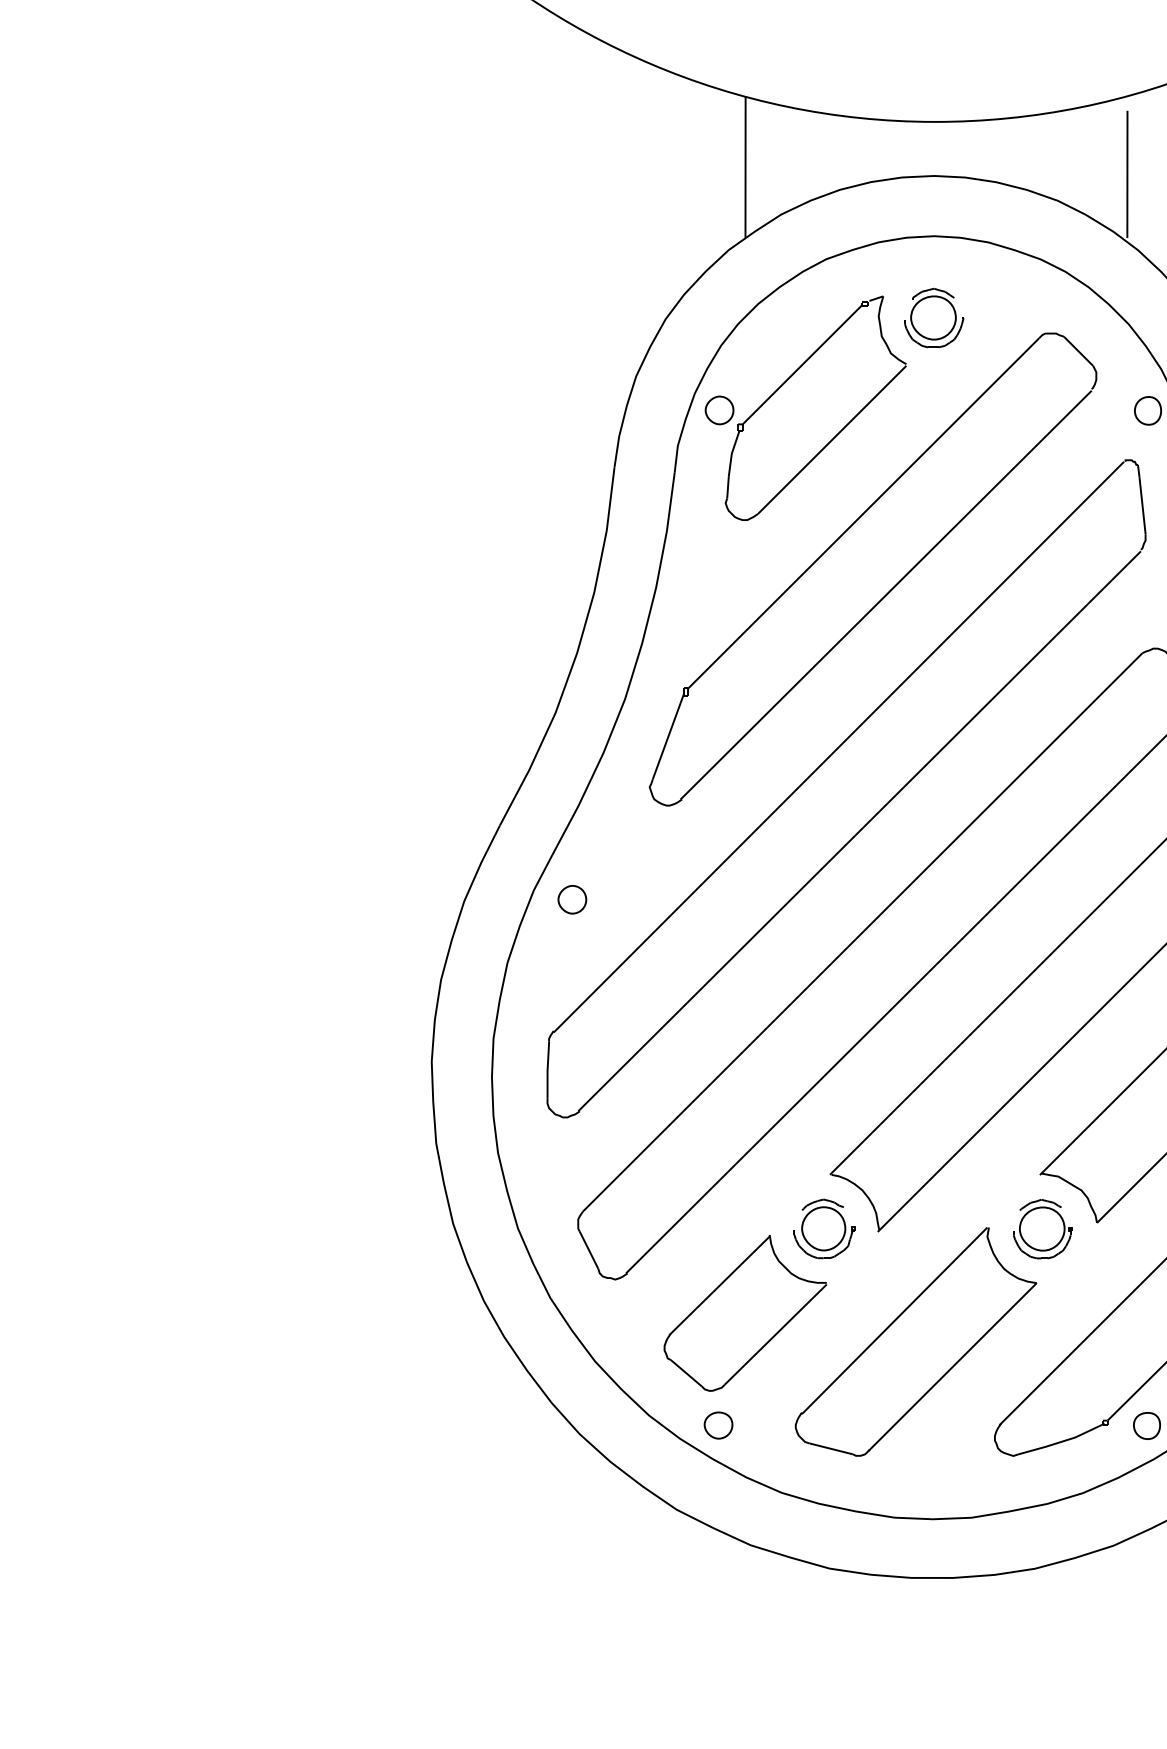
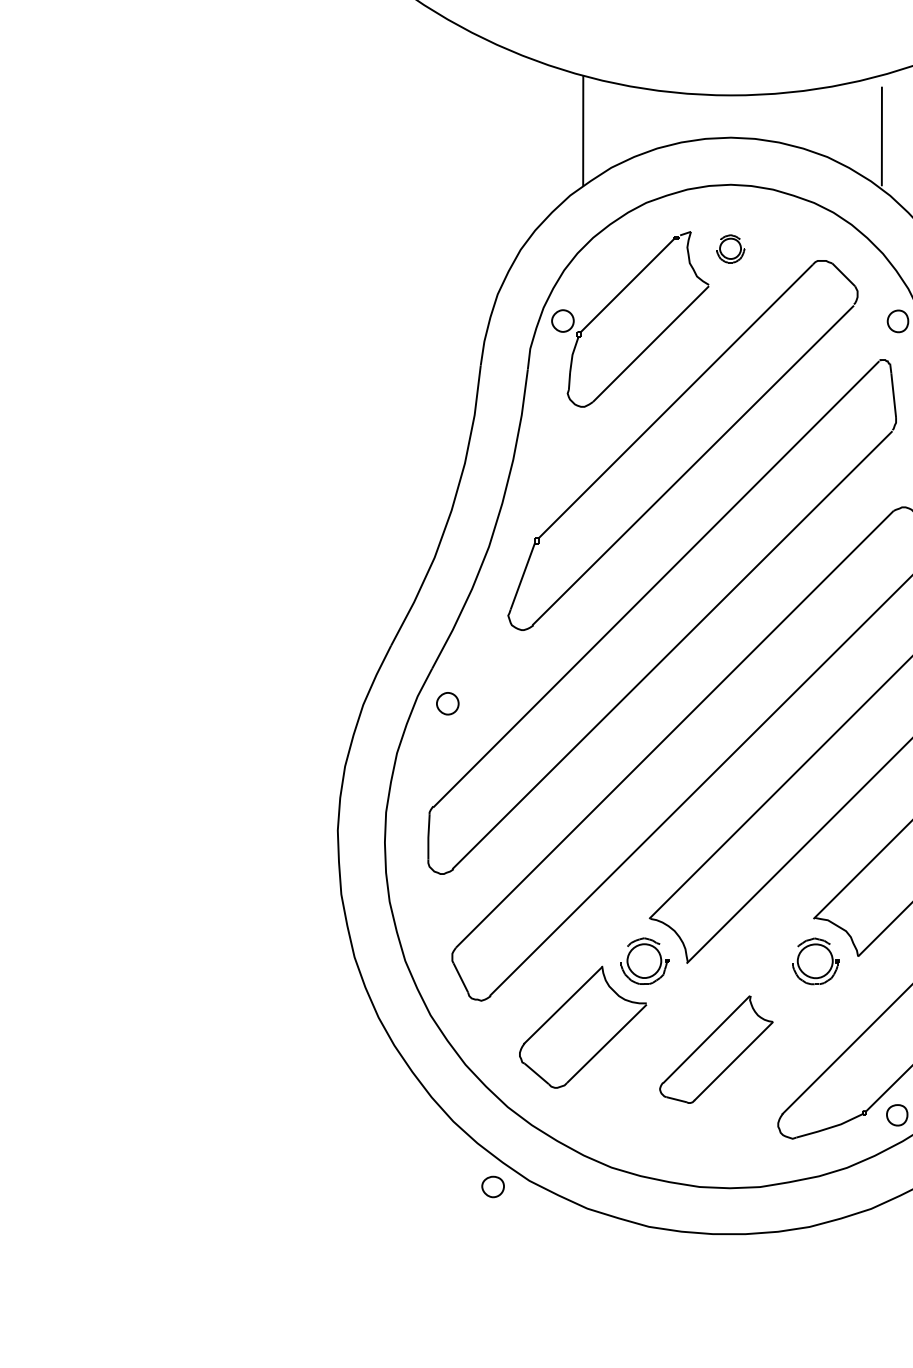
part: (933, 317) -> (730, 248), size x0.6
part: (915, 1341) -> (716, 1049), size x0.6
part: (717, 1424) -> (492, 1186), moved

